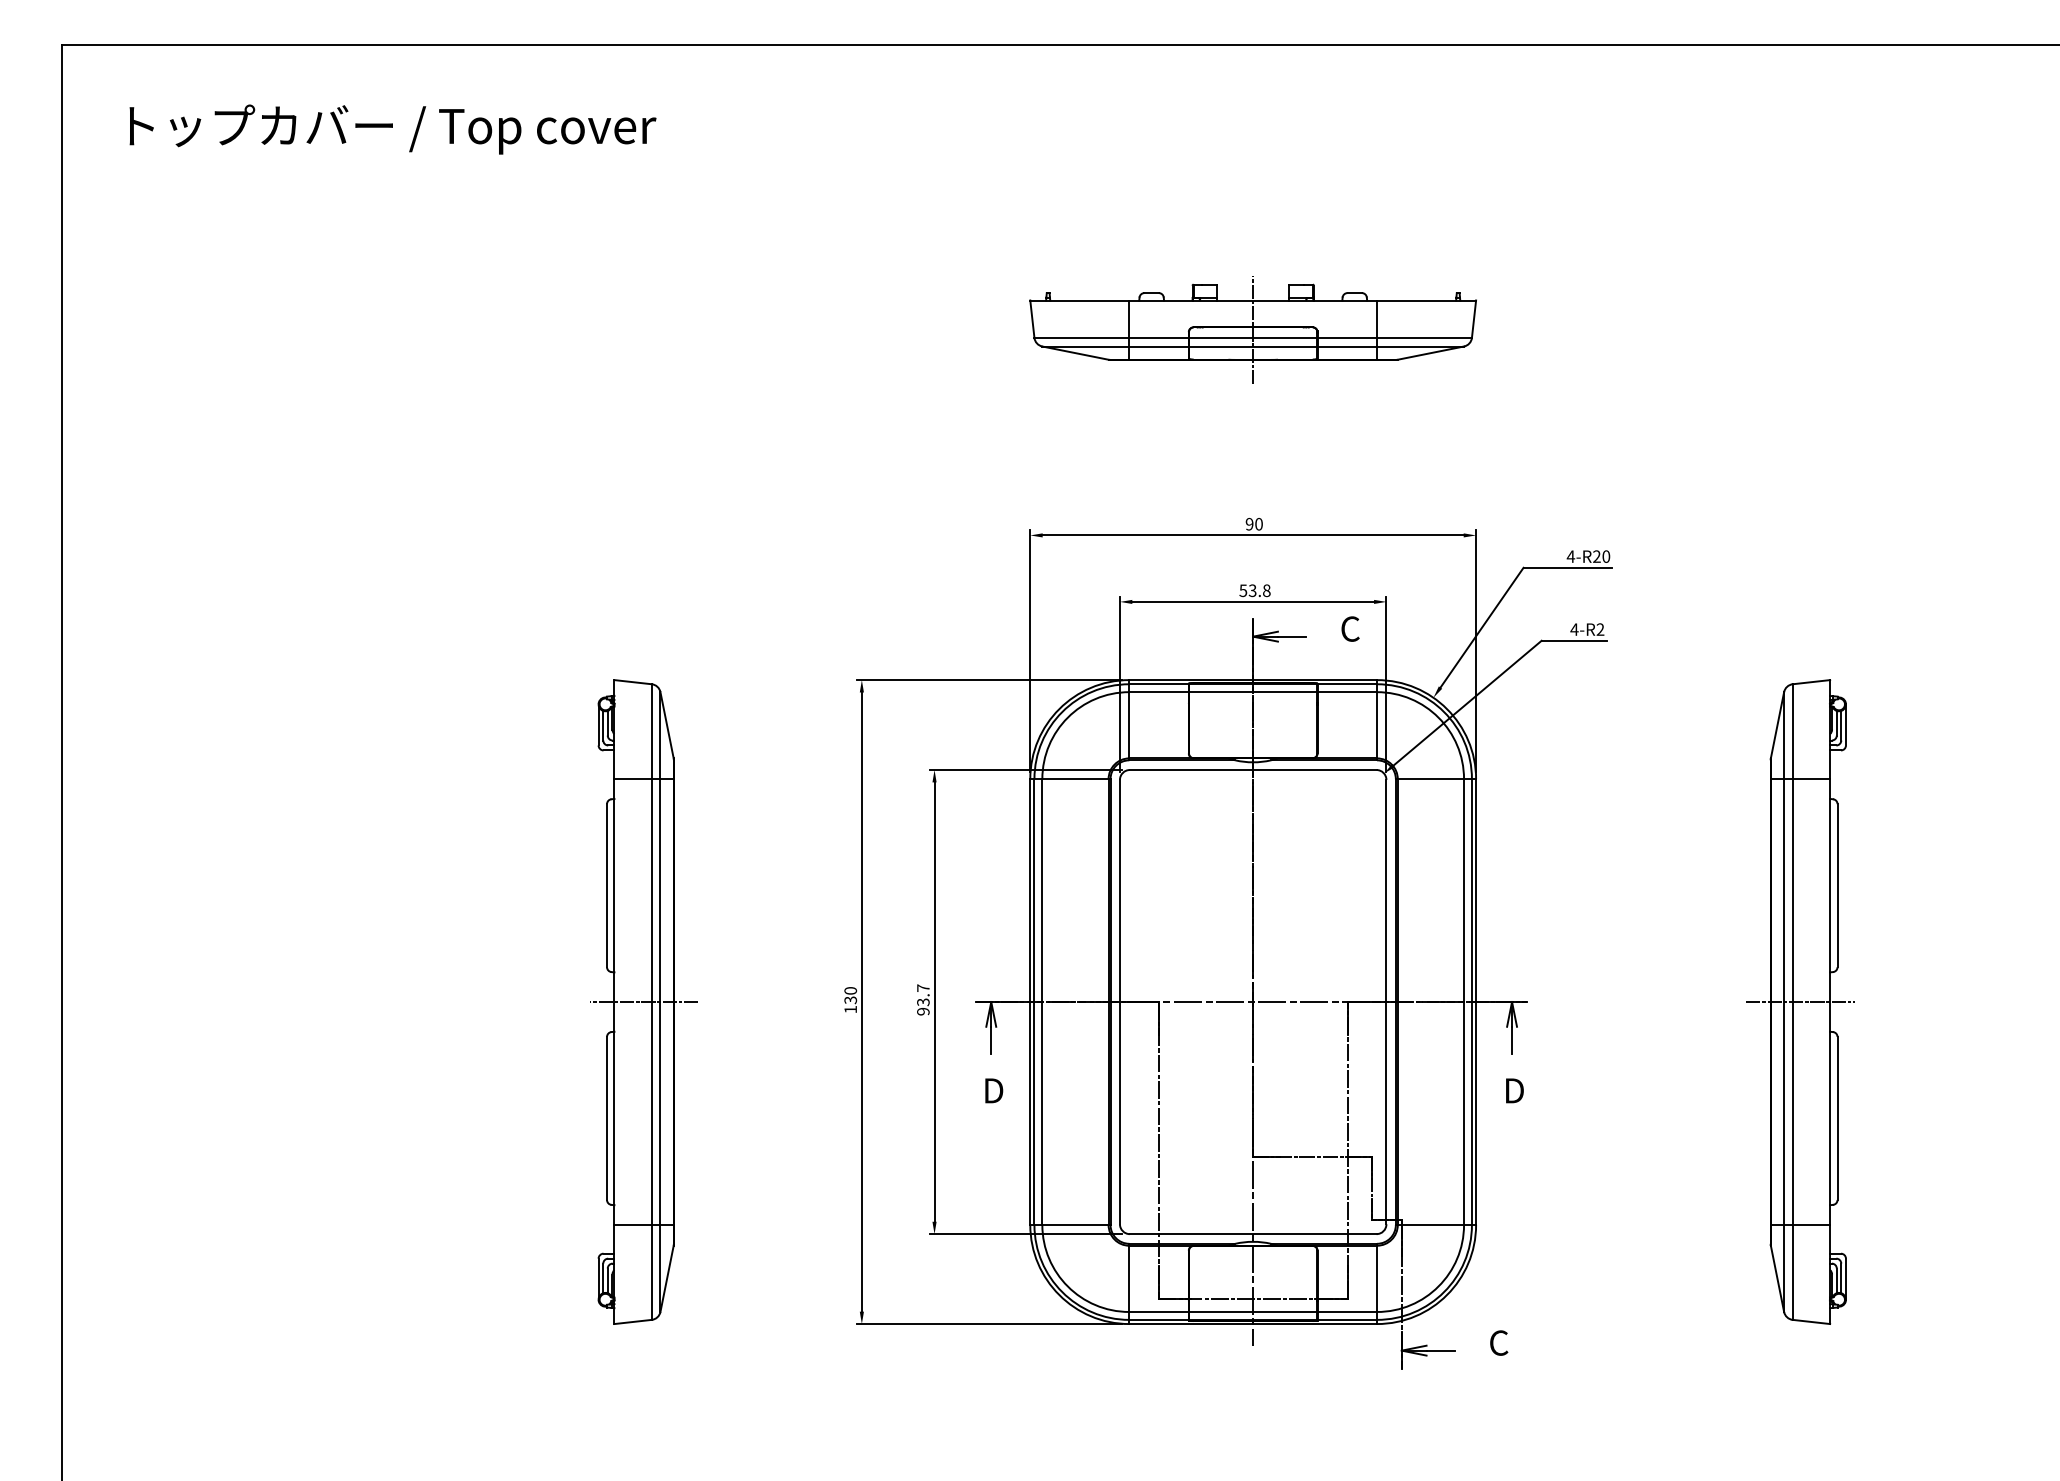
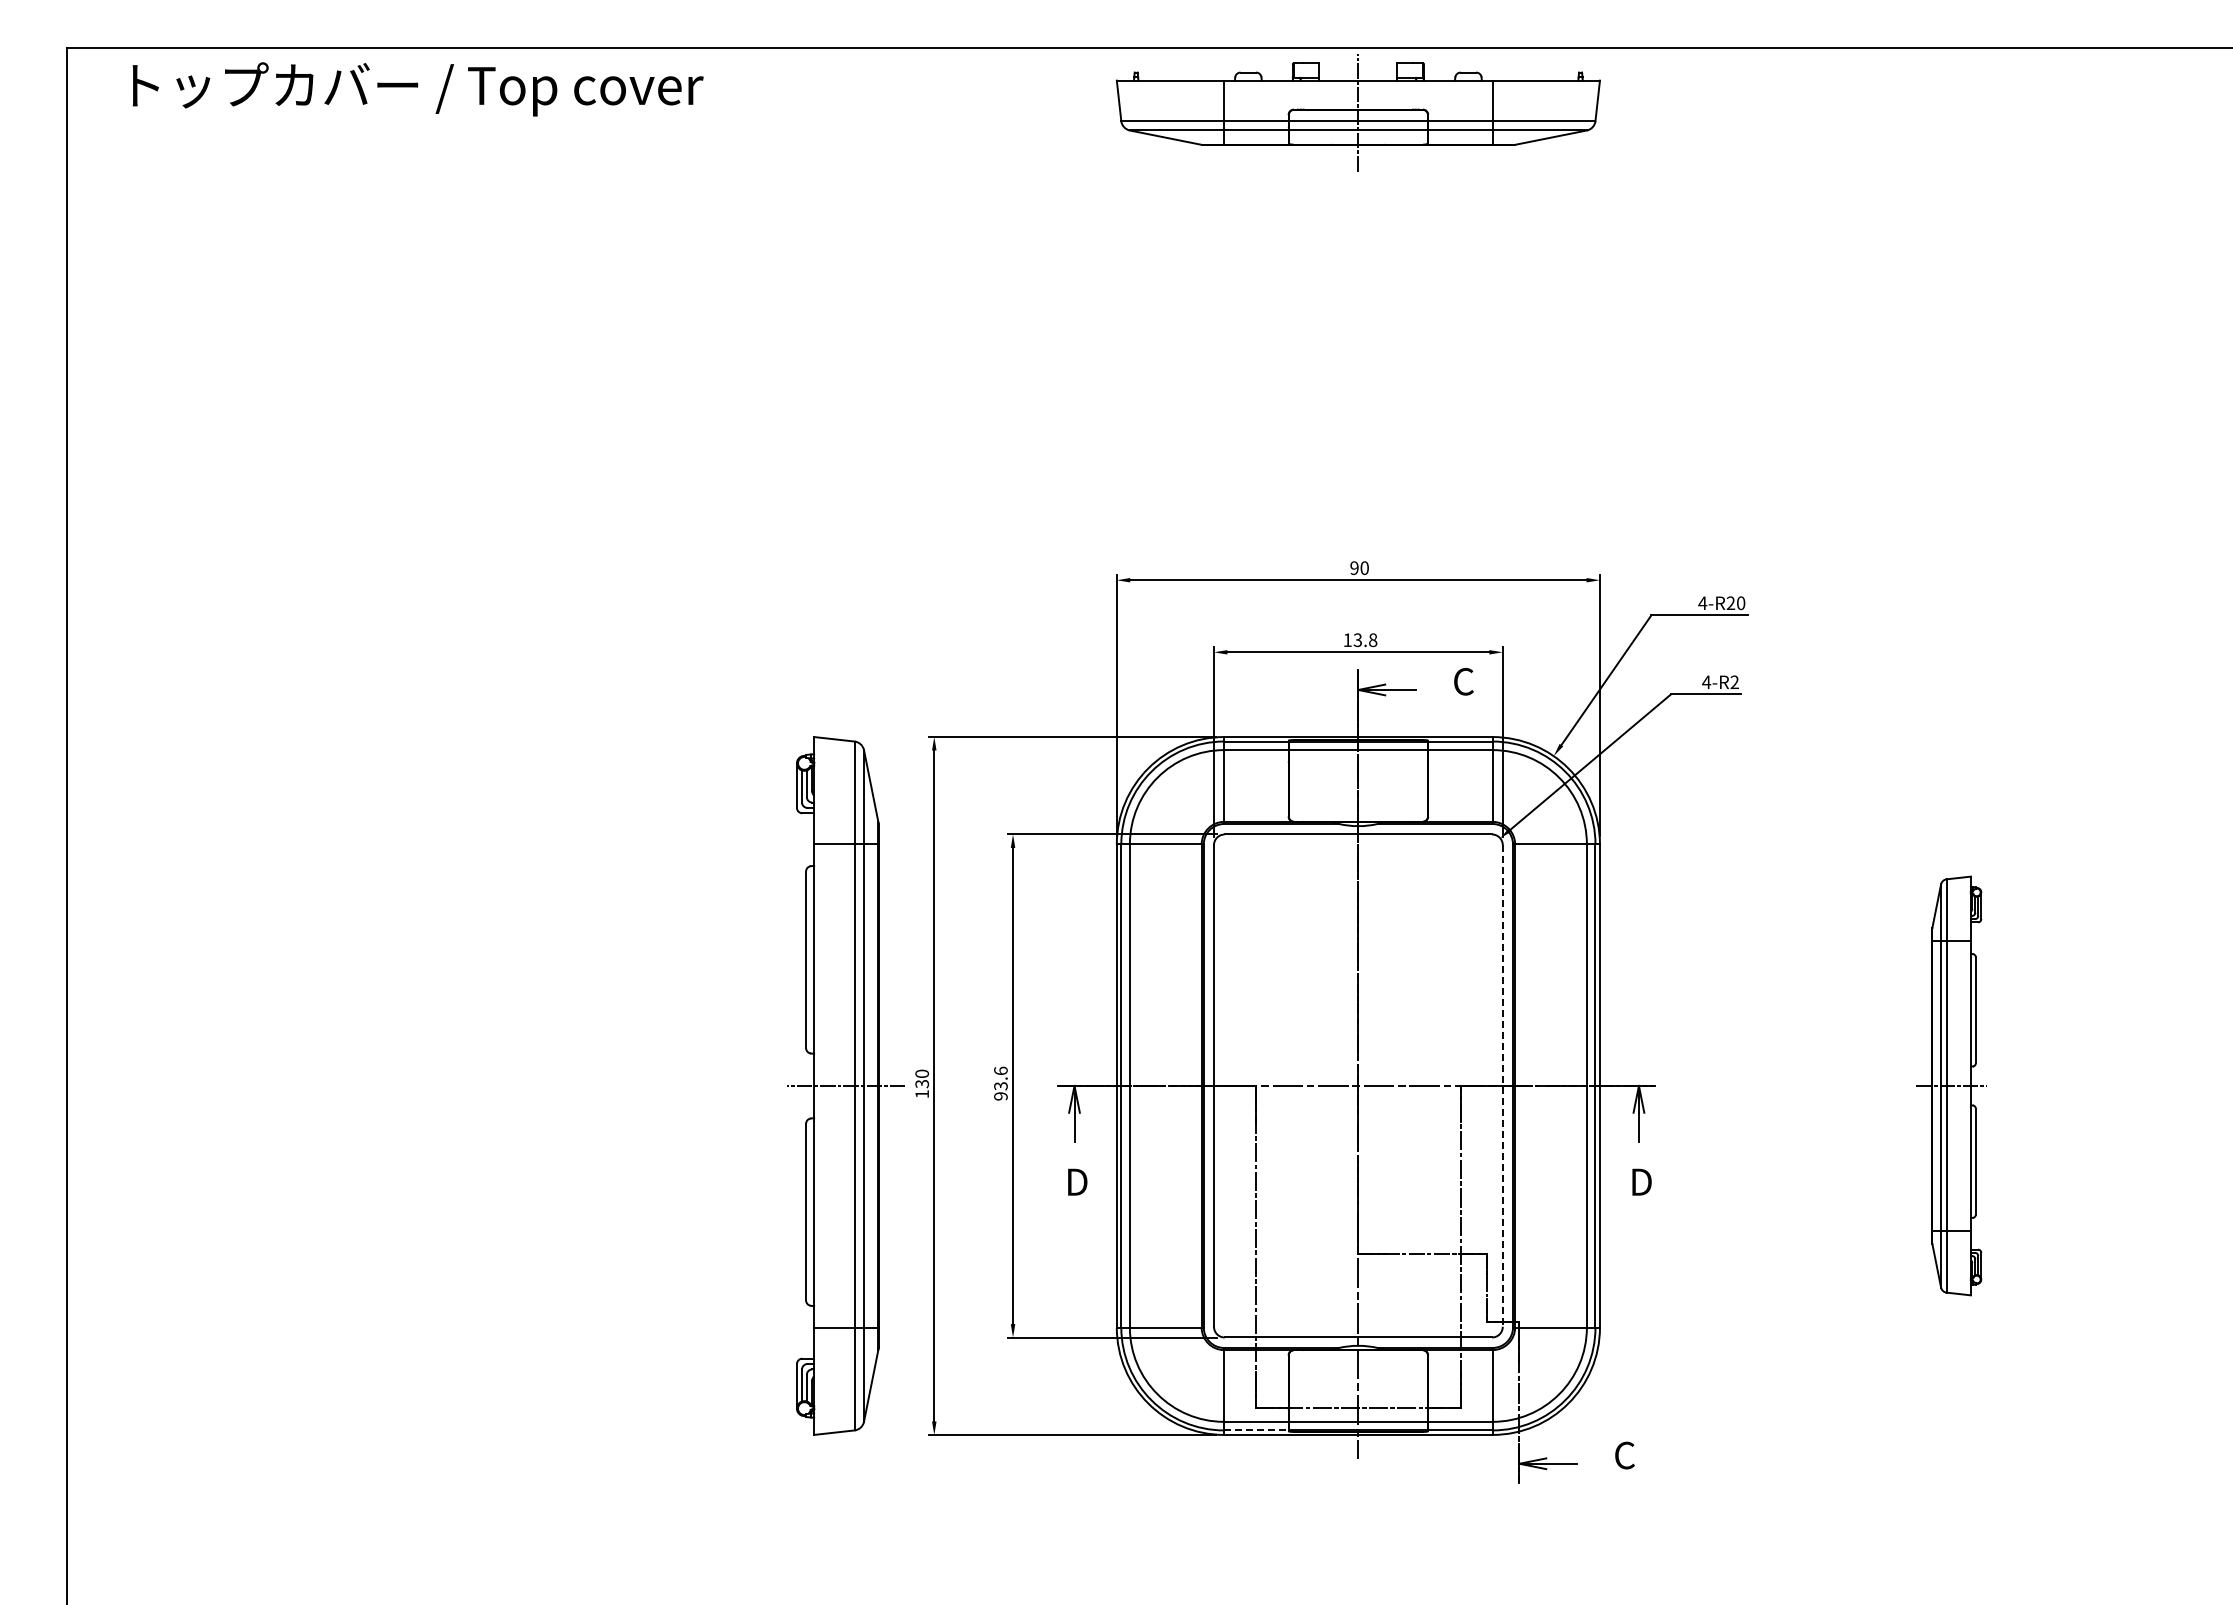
text: (392, 129) -> (417, 89), moved
part: (1252, 329) -> (1357, 112), moved
text: (1243, 591) -> (1347, 640), 53.8 -> 13.8
text: (922, 987) -> (1000, 1070), 93.7 -> 93.6
part: (643, 1001) -> (845, 1085), moved
line: (1386, 1001) -> (1502, 1085), solid -> dashed
part: (1800, 1001) -> (1951, 1085), size x0.6
line: (1159, 1319) -> (1256, 1430), solid -> dashed

